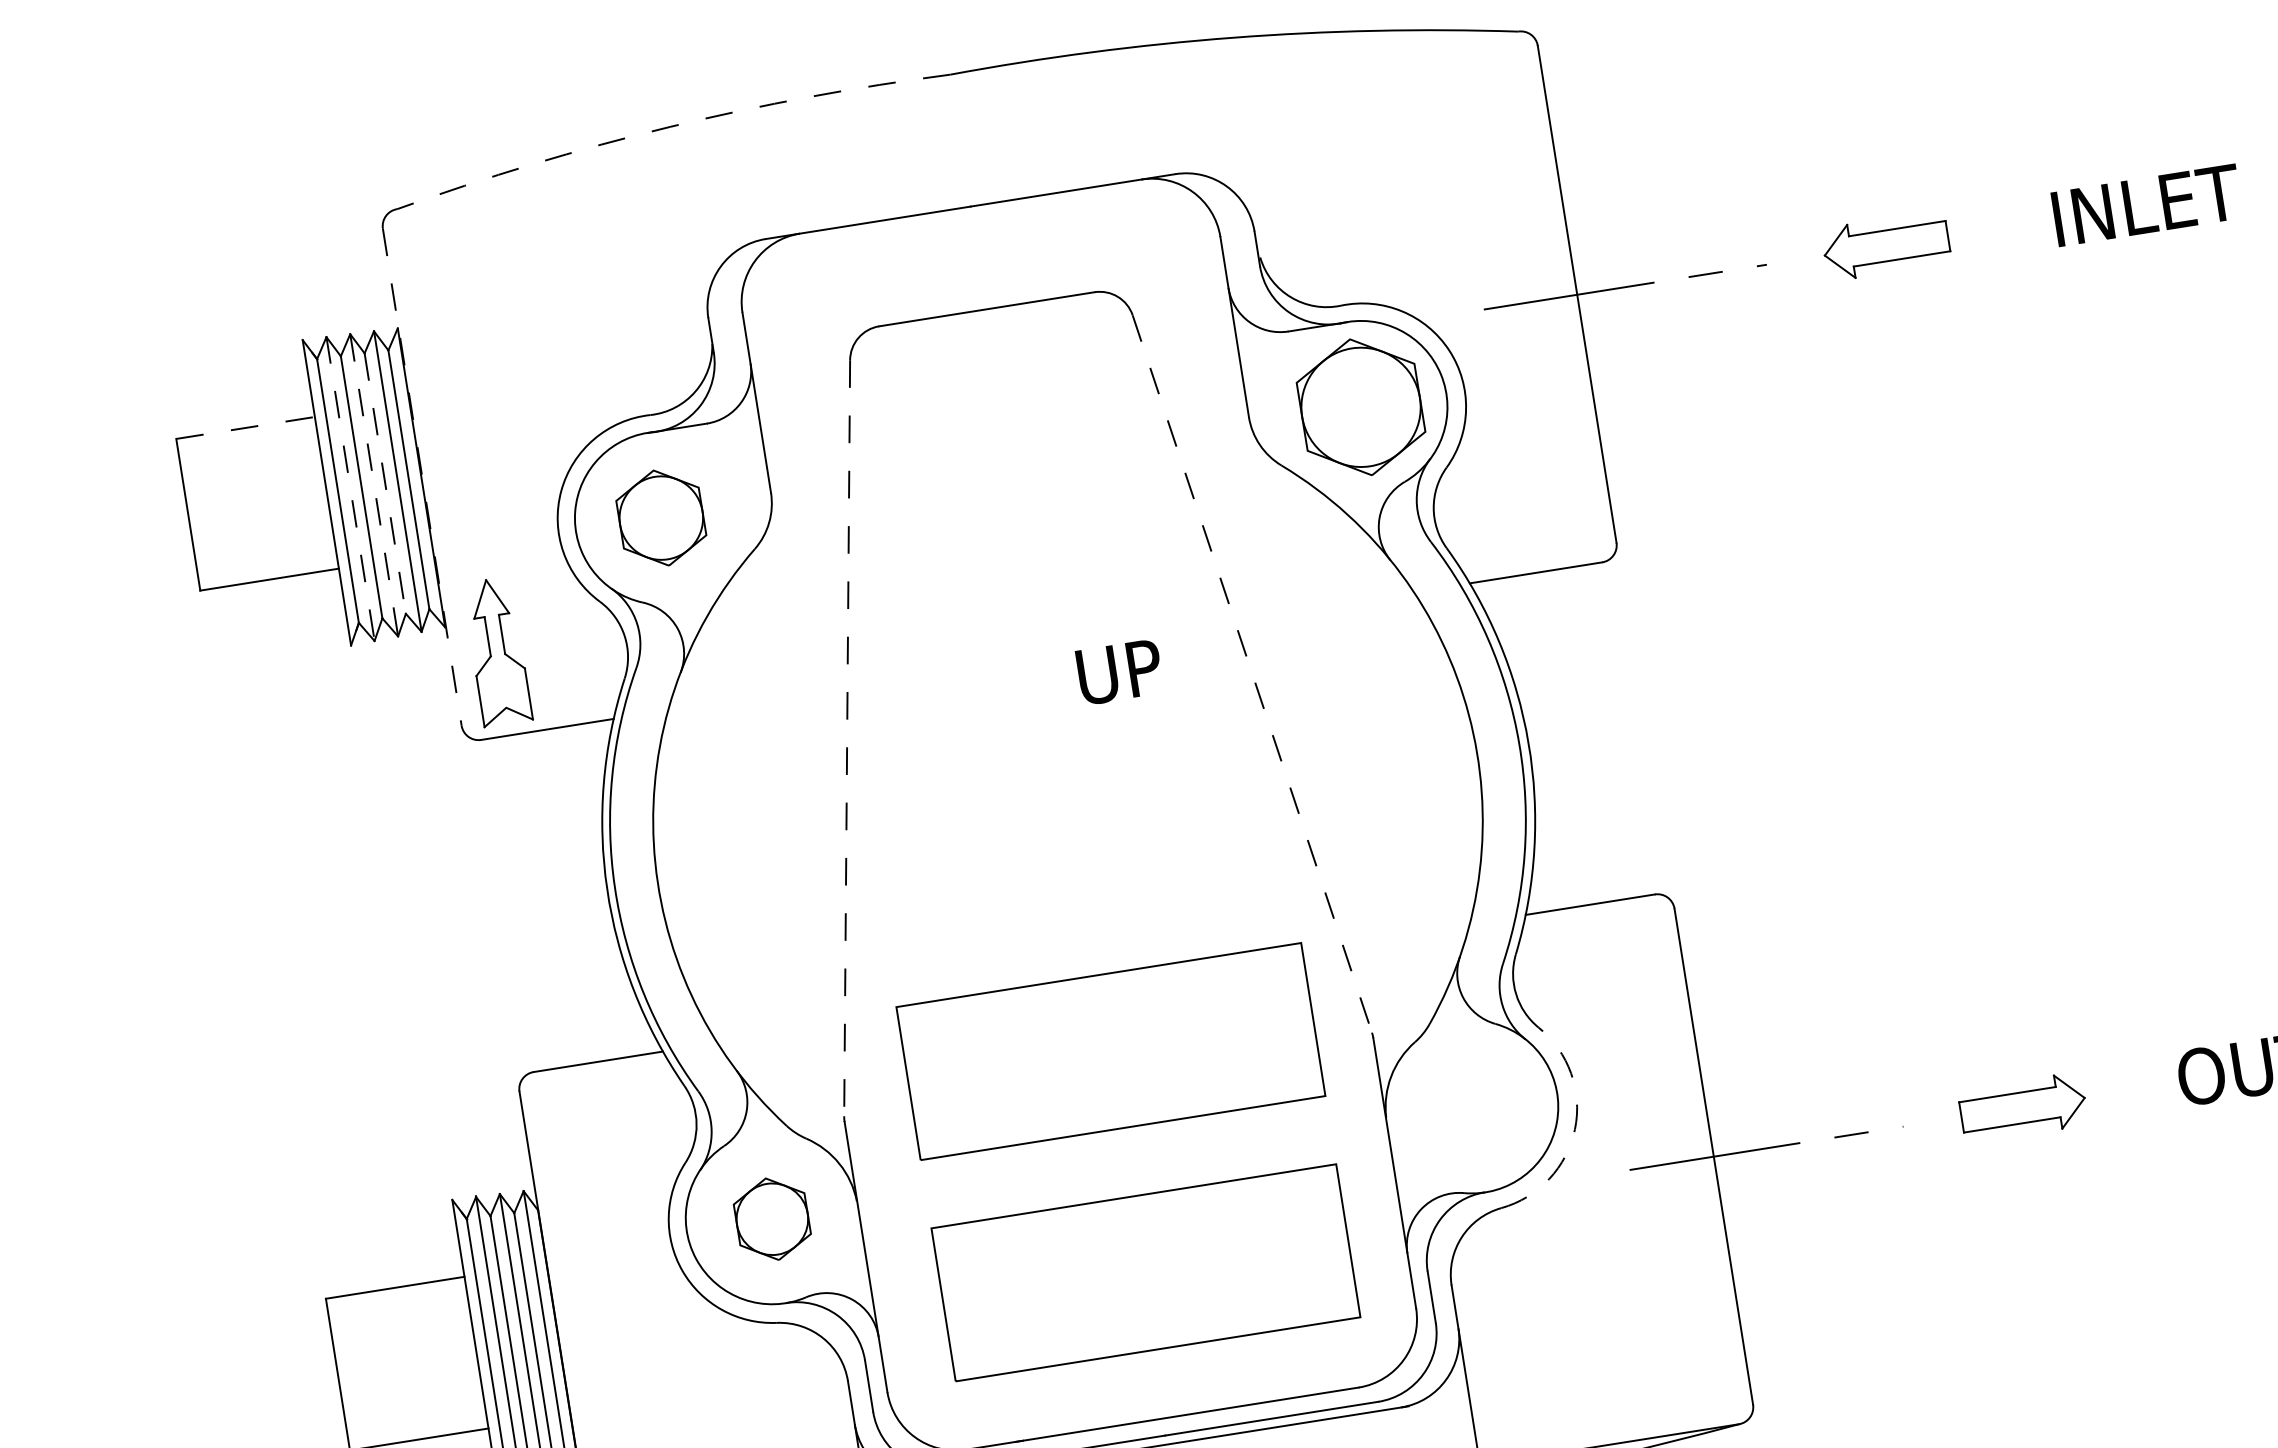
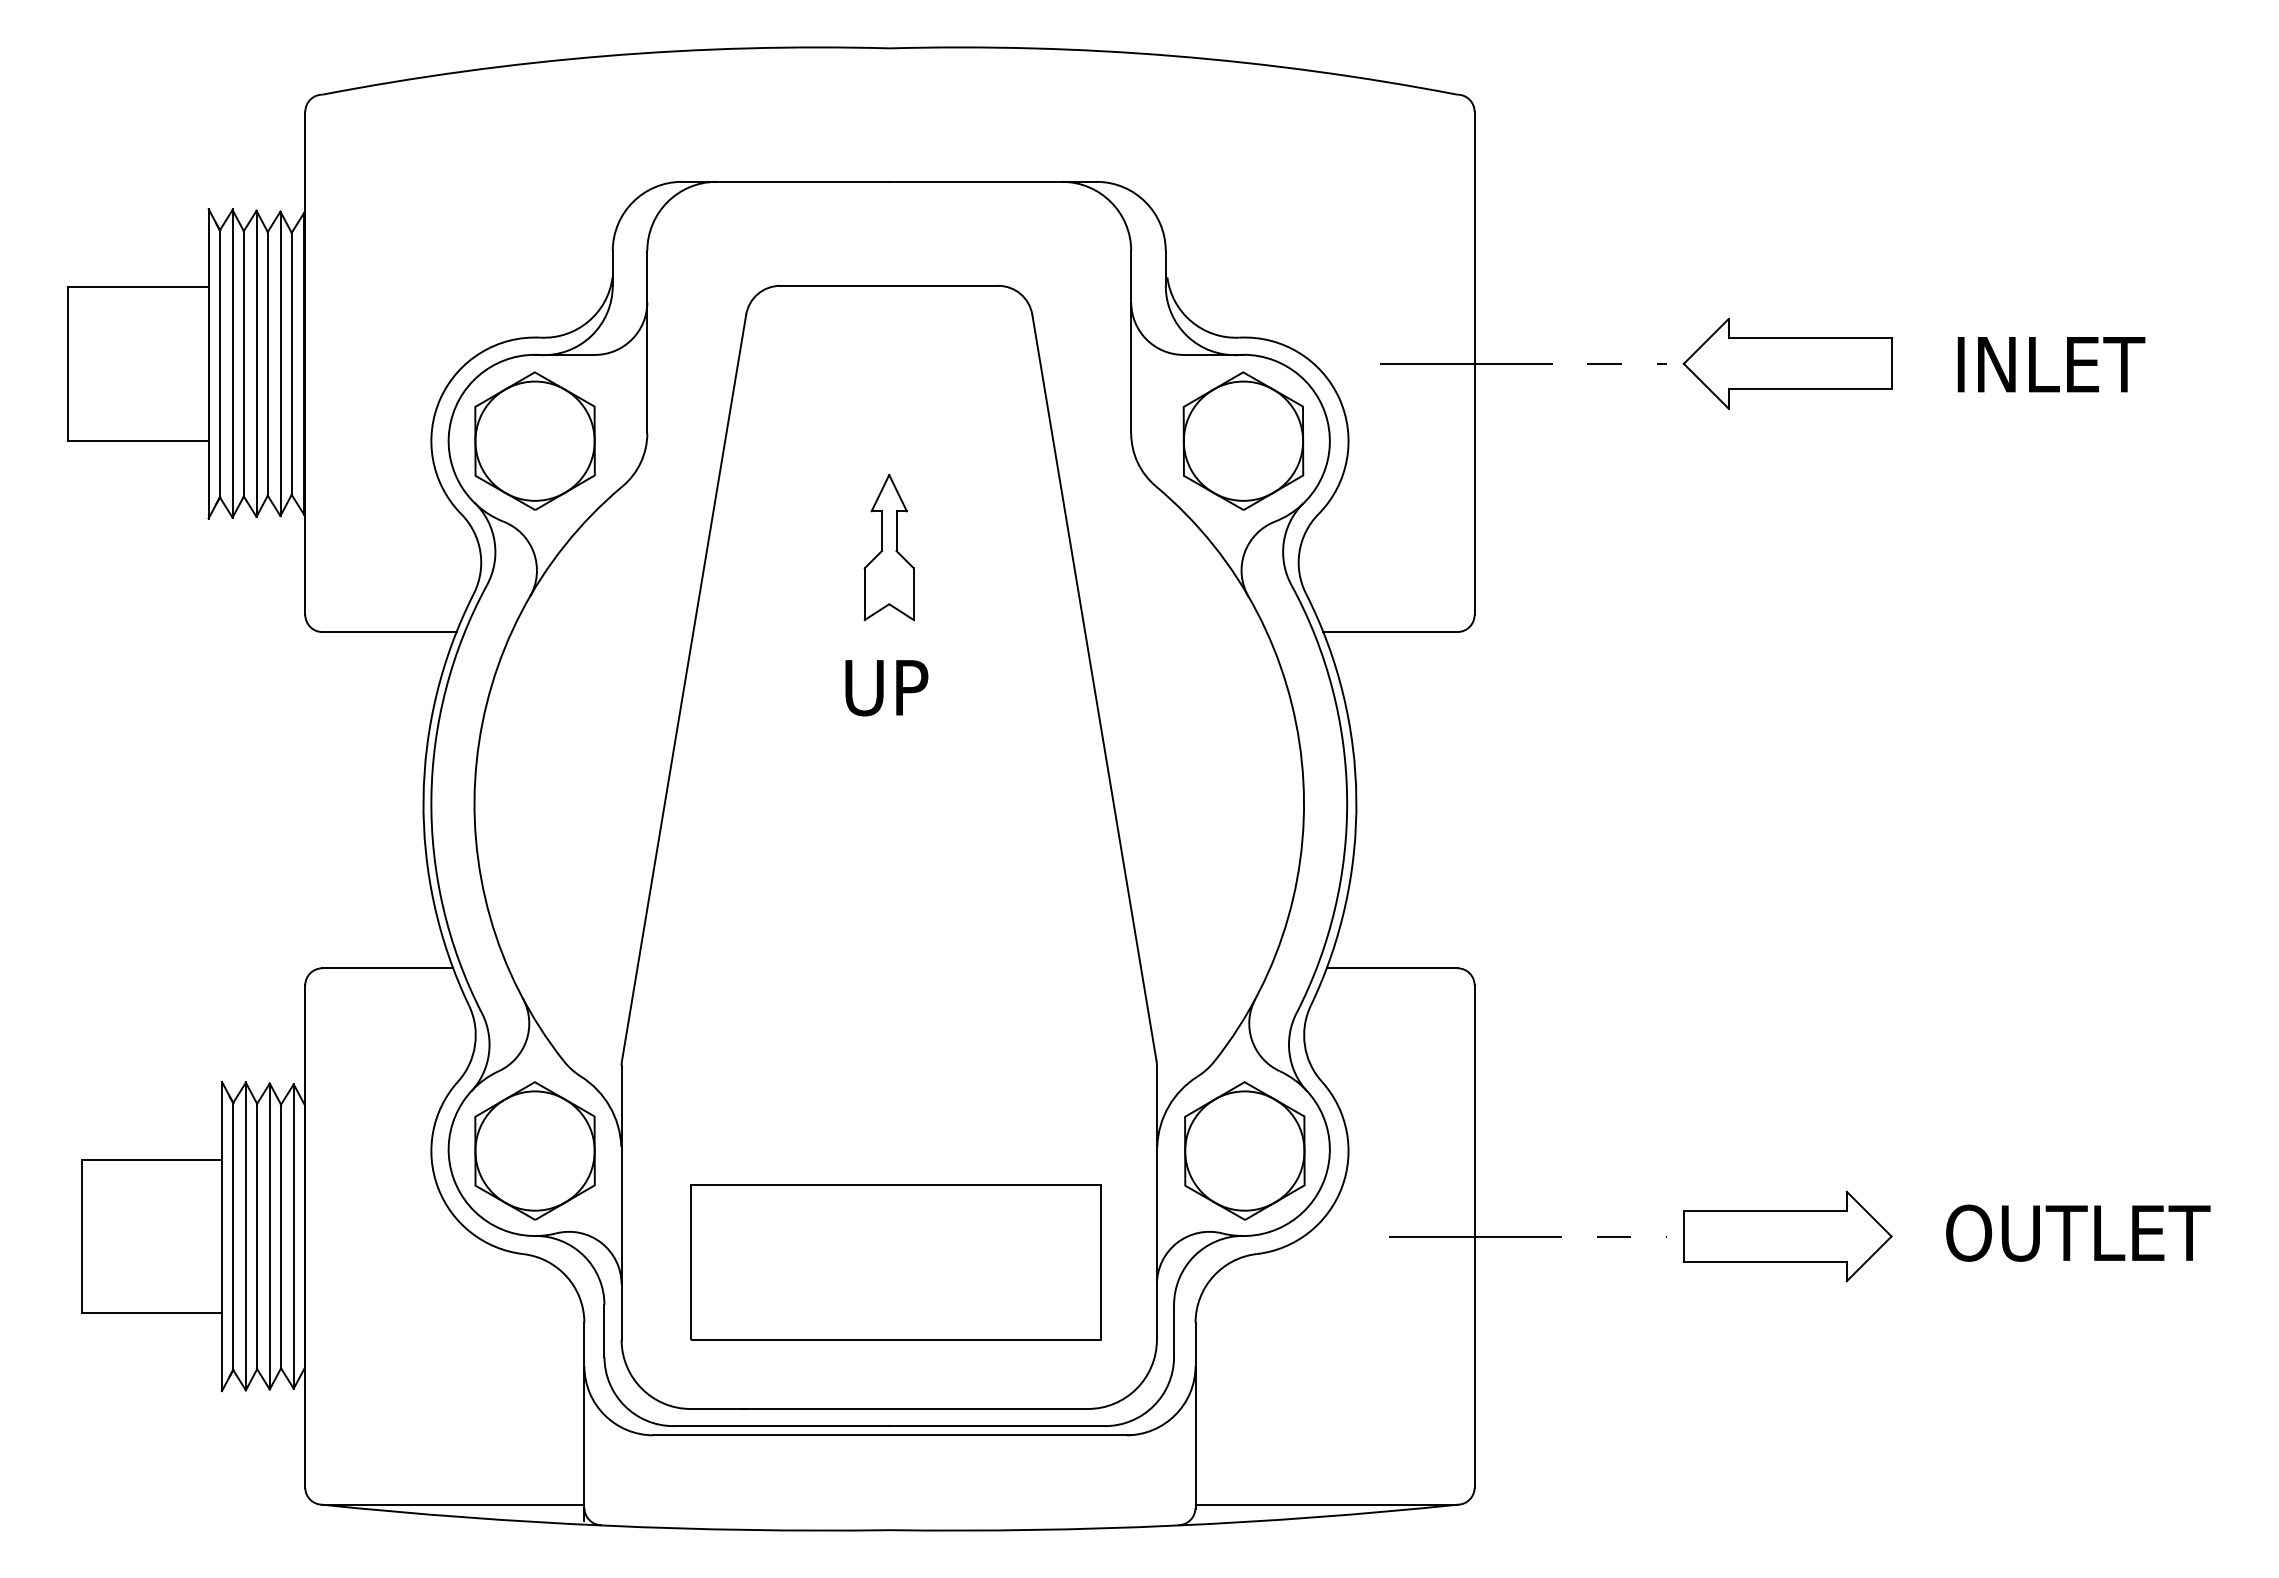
arc: (669, 127) -> (604, 56), dashed -> solid
part: (1886, 245) -> (1787, 363), size x1.67
line: (246, 428) -> (139, 287), dashed -> solid
line: (422, 477) -> (305, 363), dashed -> solid
line: (384, 483) -> (267, 363), dashed -> solid
line: (374, 484) -> (256, 363), dashed -> solid
line: (350, 488) -> (232, 363), dashed -> solid
part: (660, 517) -> (534, 440), size x1.43
part: (496, 651) -> (888, 547), moved
text: (1119, 672) -> (886, 688), moved
line: (1252, 674) -> (1094, 688), dashed -> solid
line: (847, 739) -> (684, 688), dashed -> solid
part: (1110, 1051) -> (895, 1038), removed
part: (1473, 1107) -> (1244, 1150), added
part: (2022, 1107) -> (1787, 1236), size x1.67
arc: (1574, 1129) -> (1341, 1187), dashed -> solid
part: (771, 1218) -> (534, 1150), size x1.67

